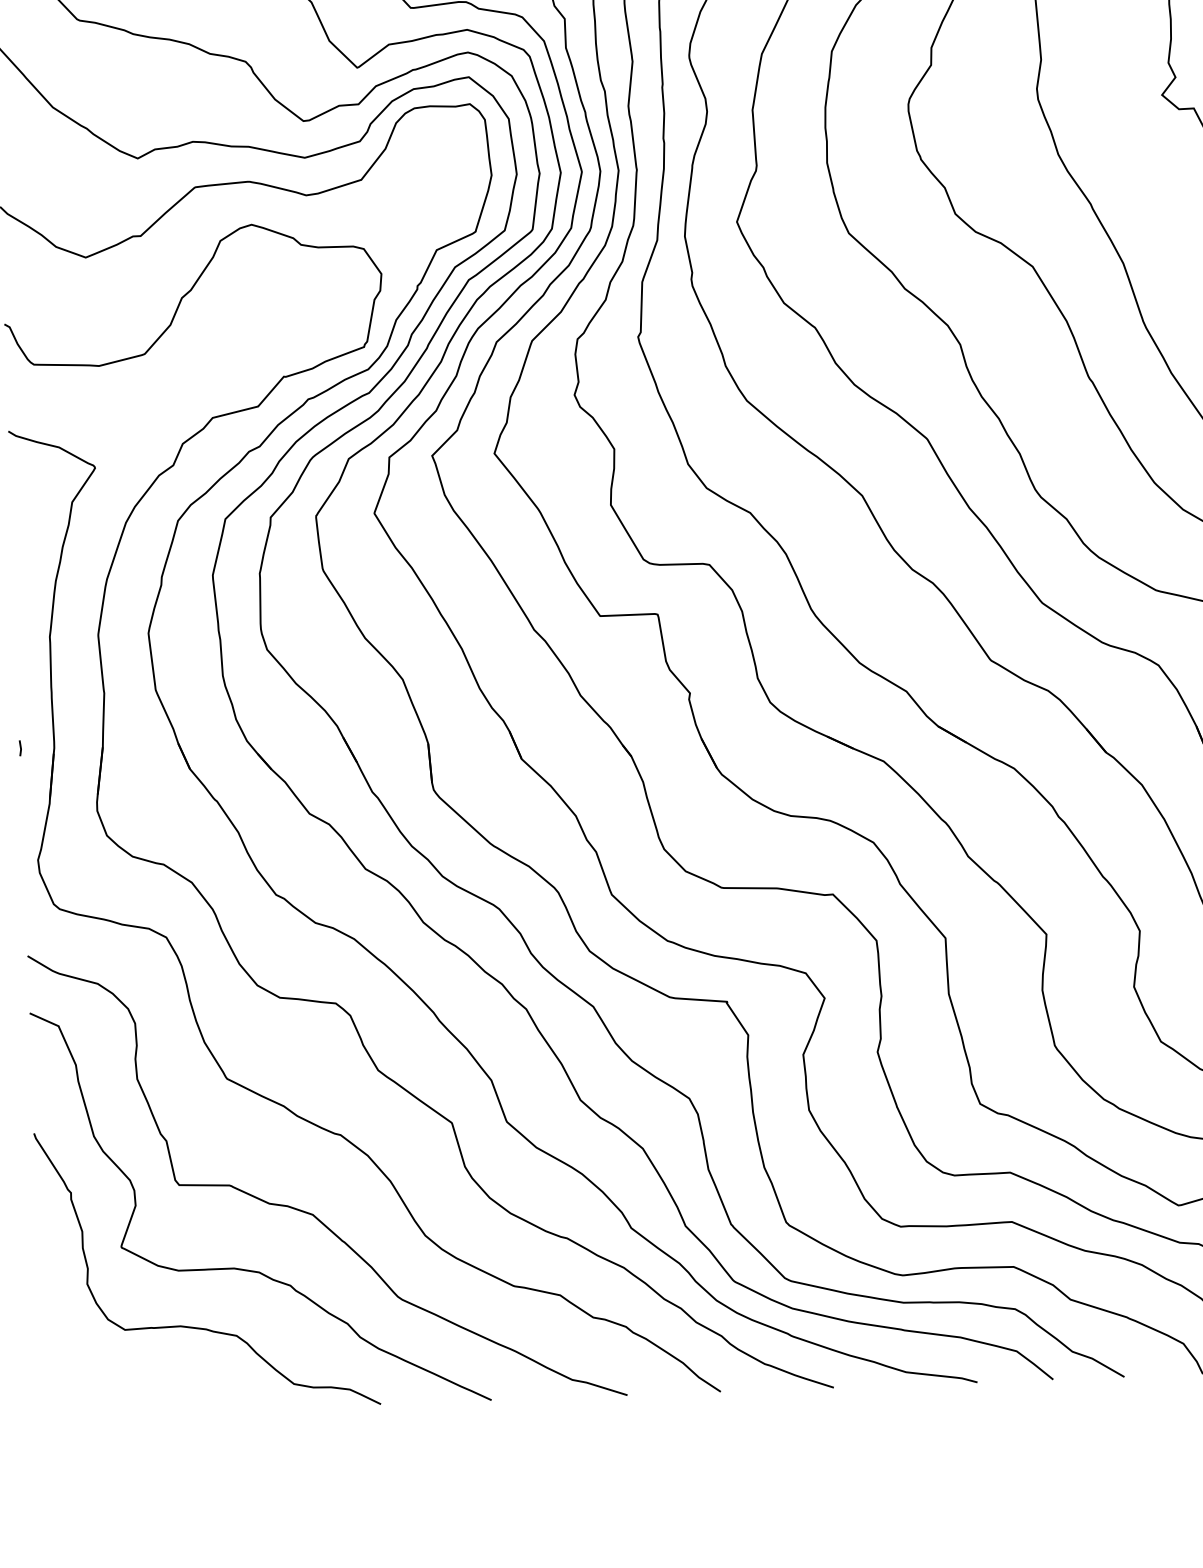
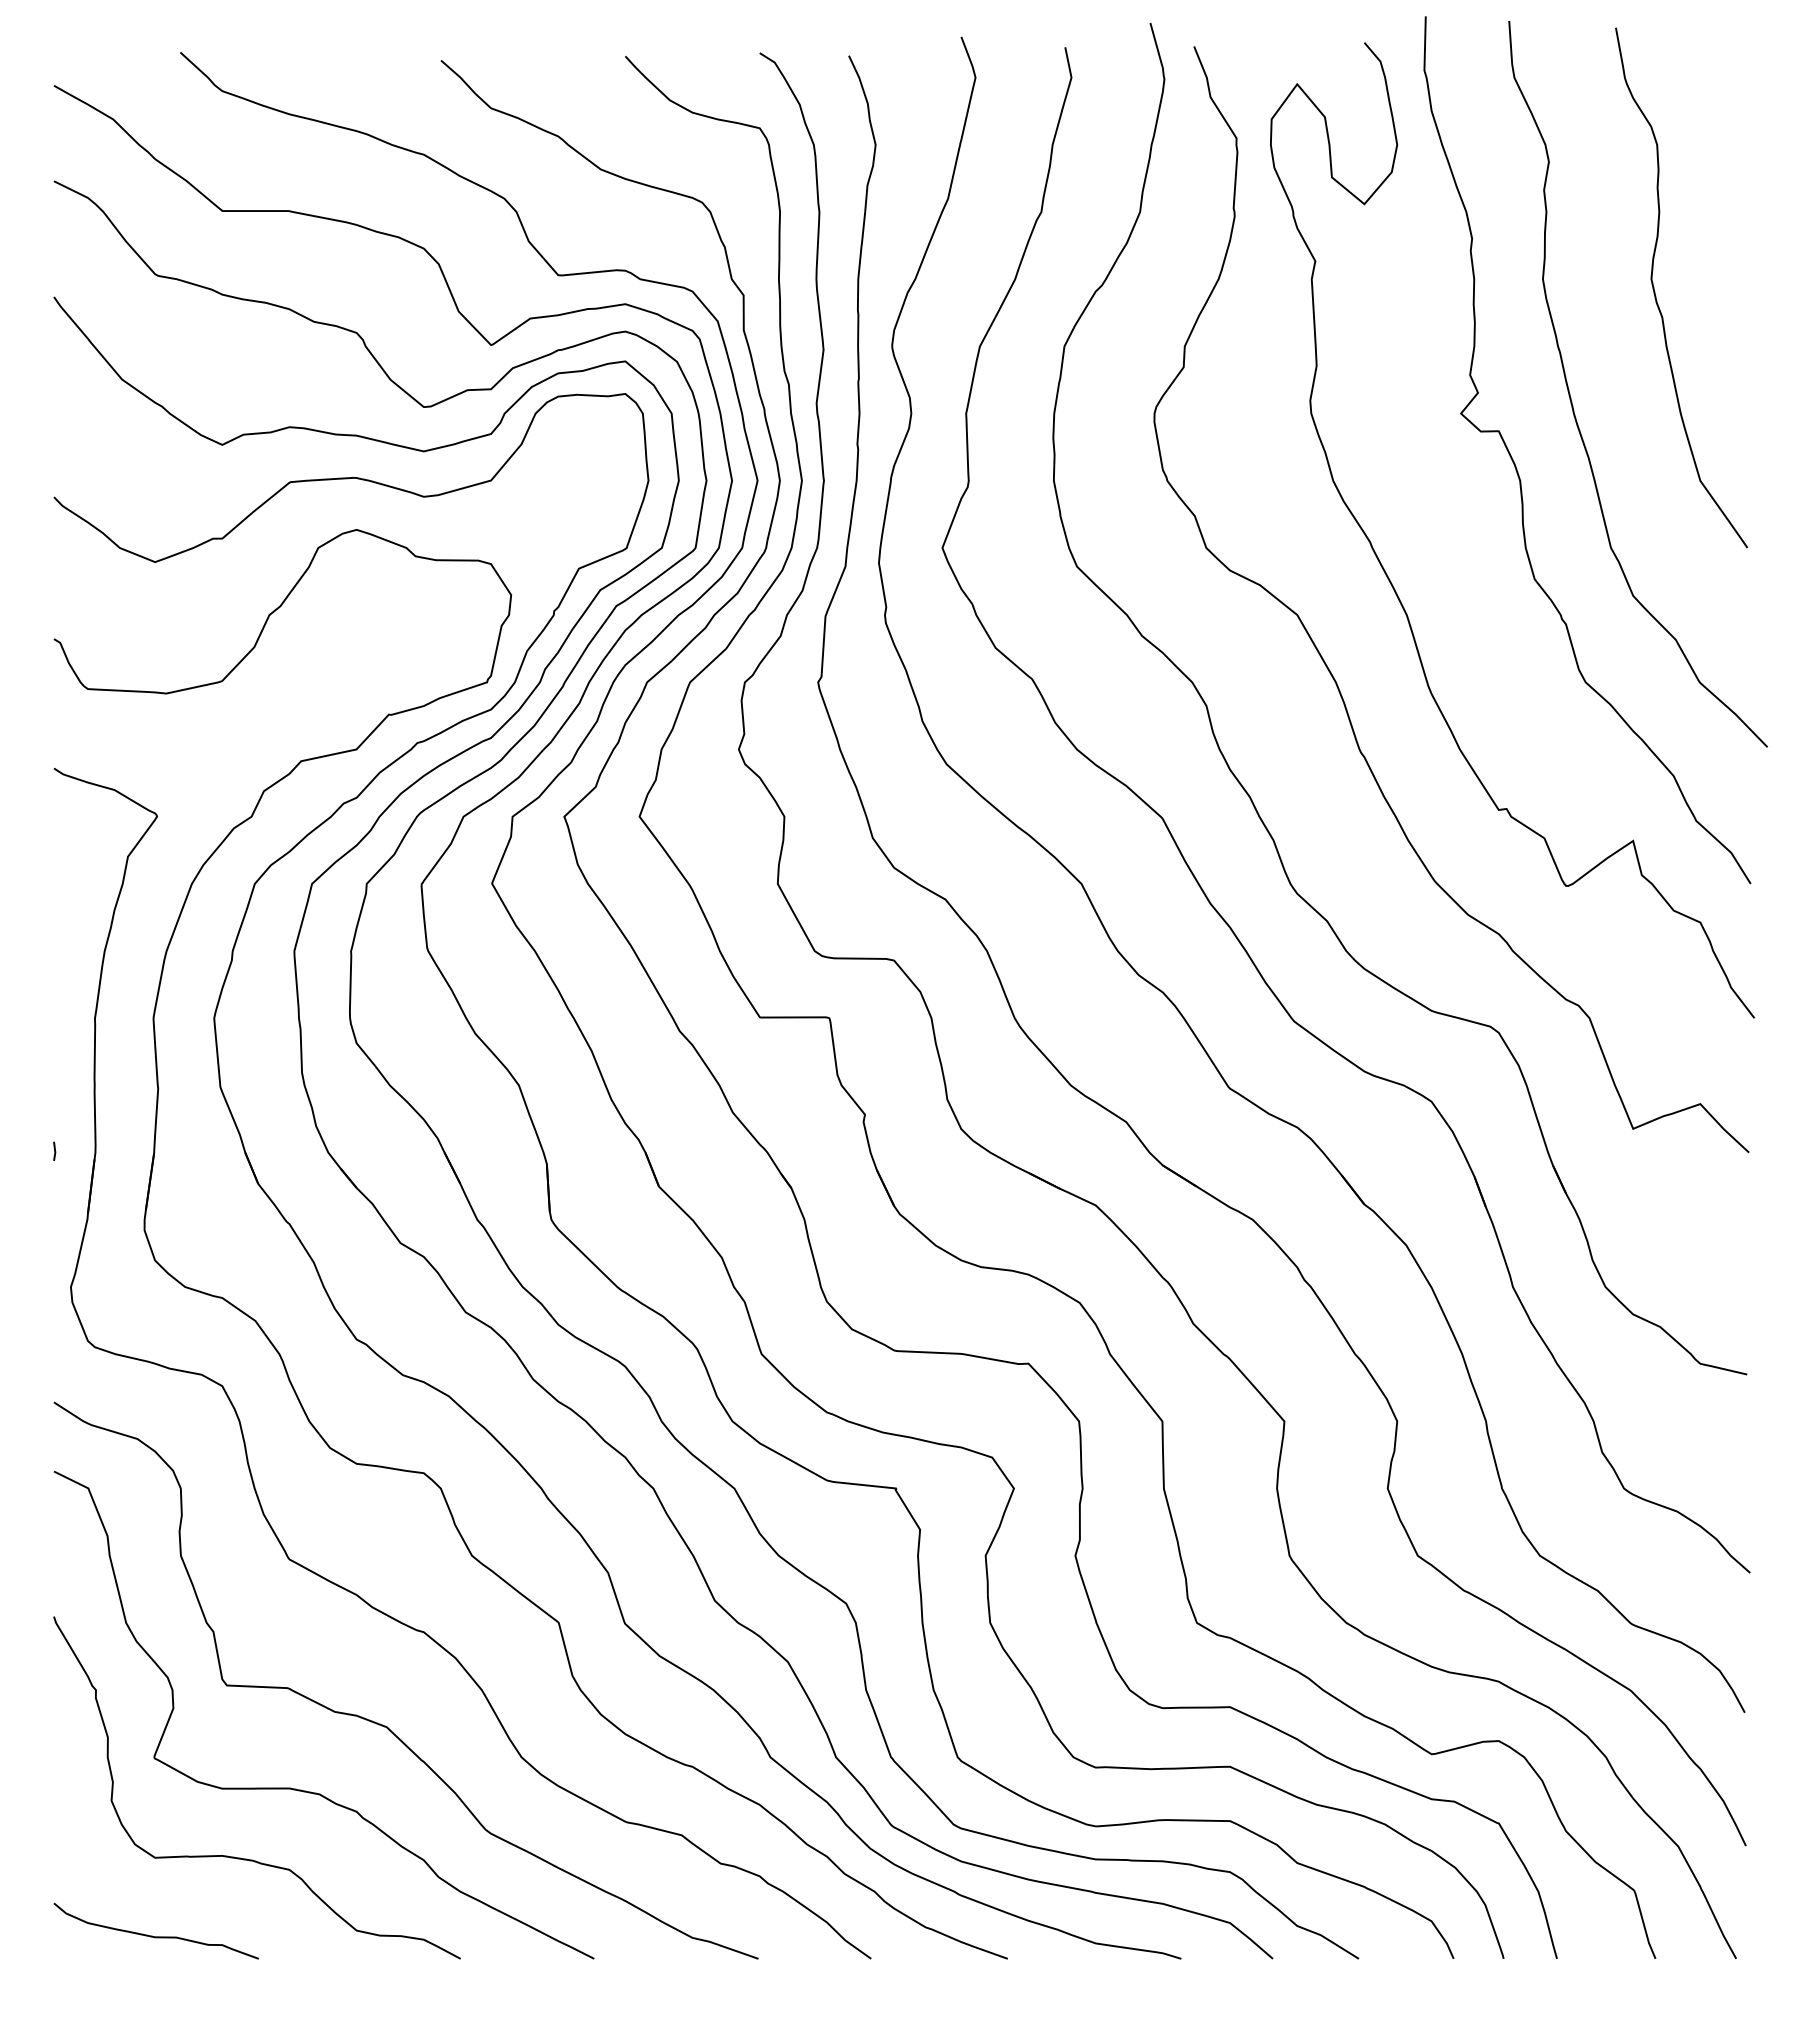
curve: (125, 1394) -> (152, 1935), added

